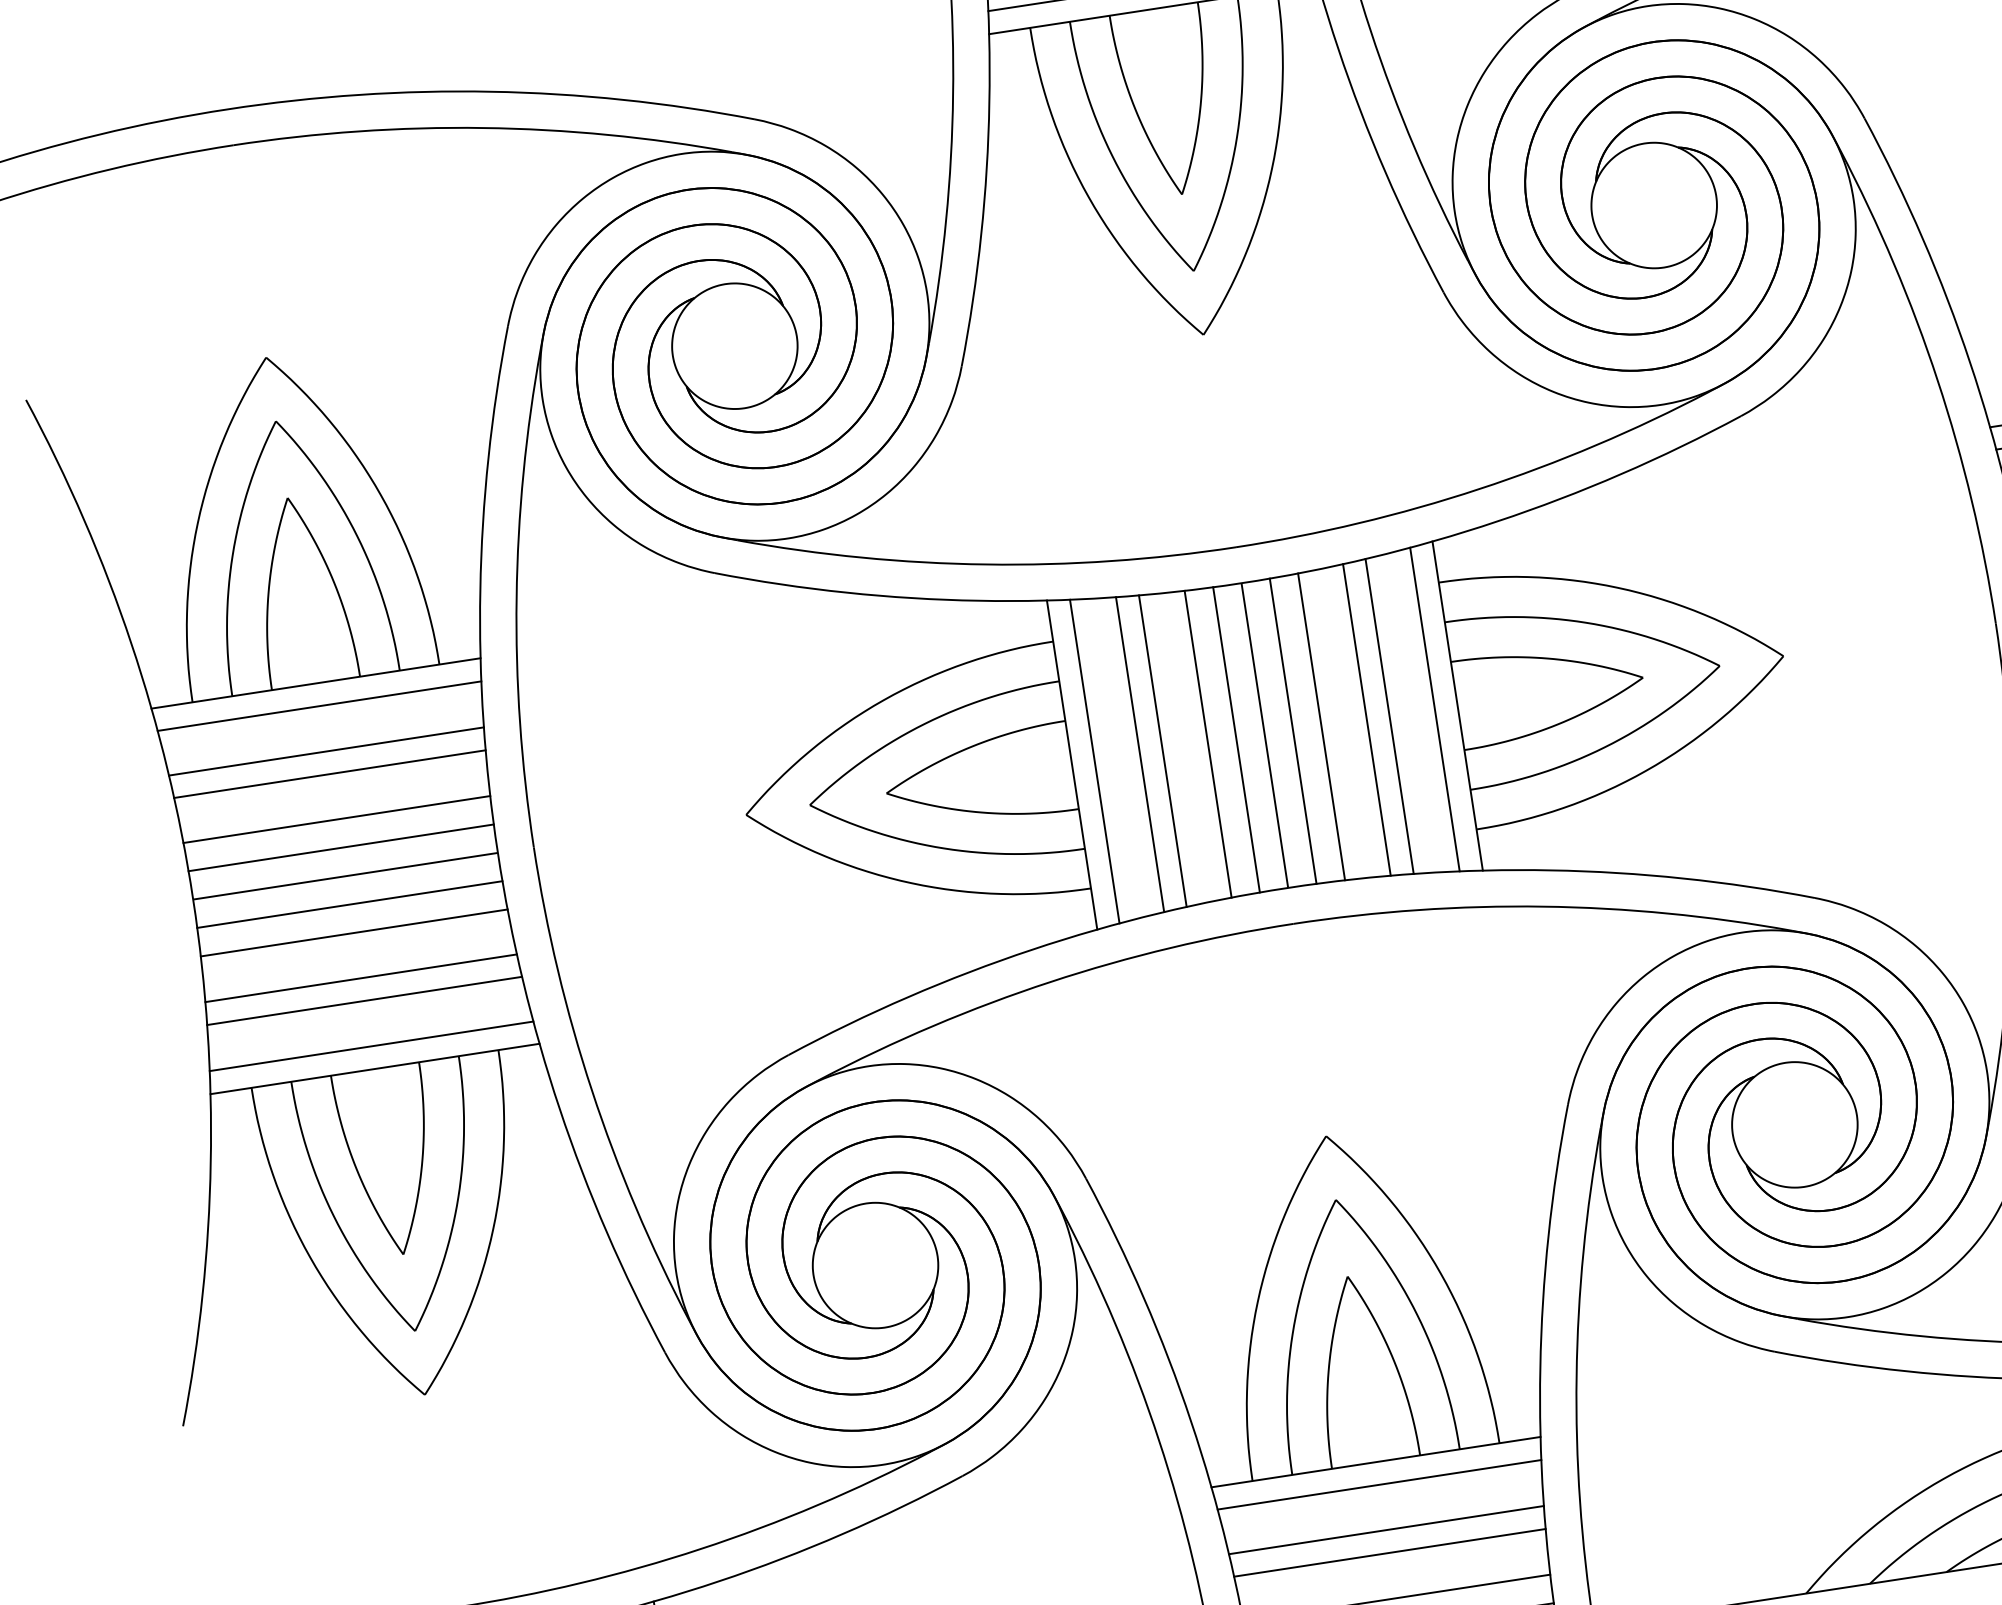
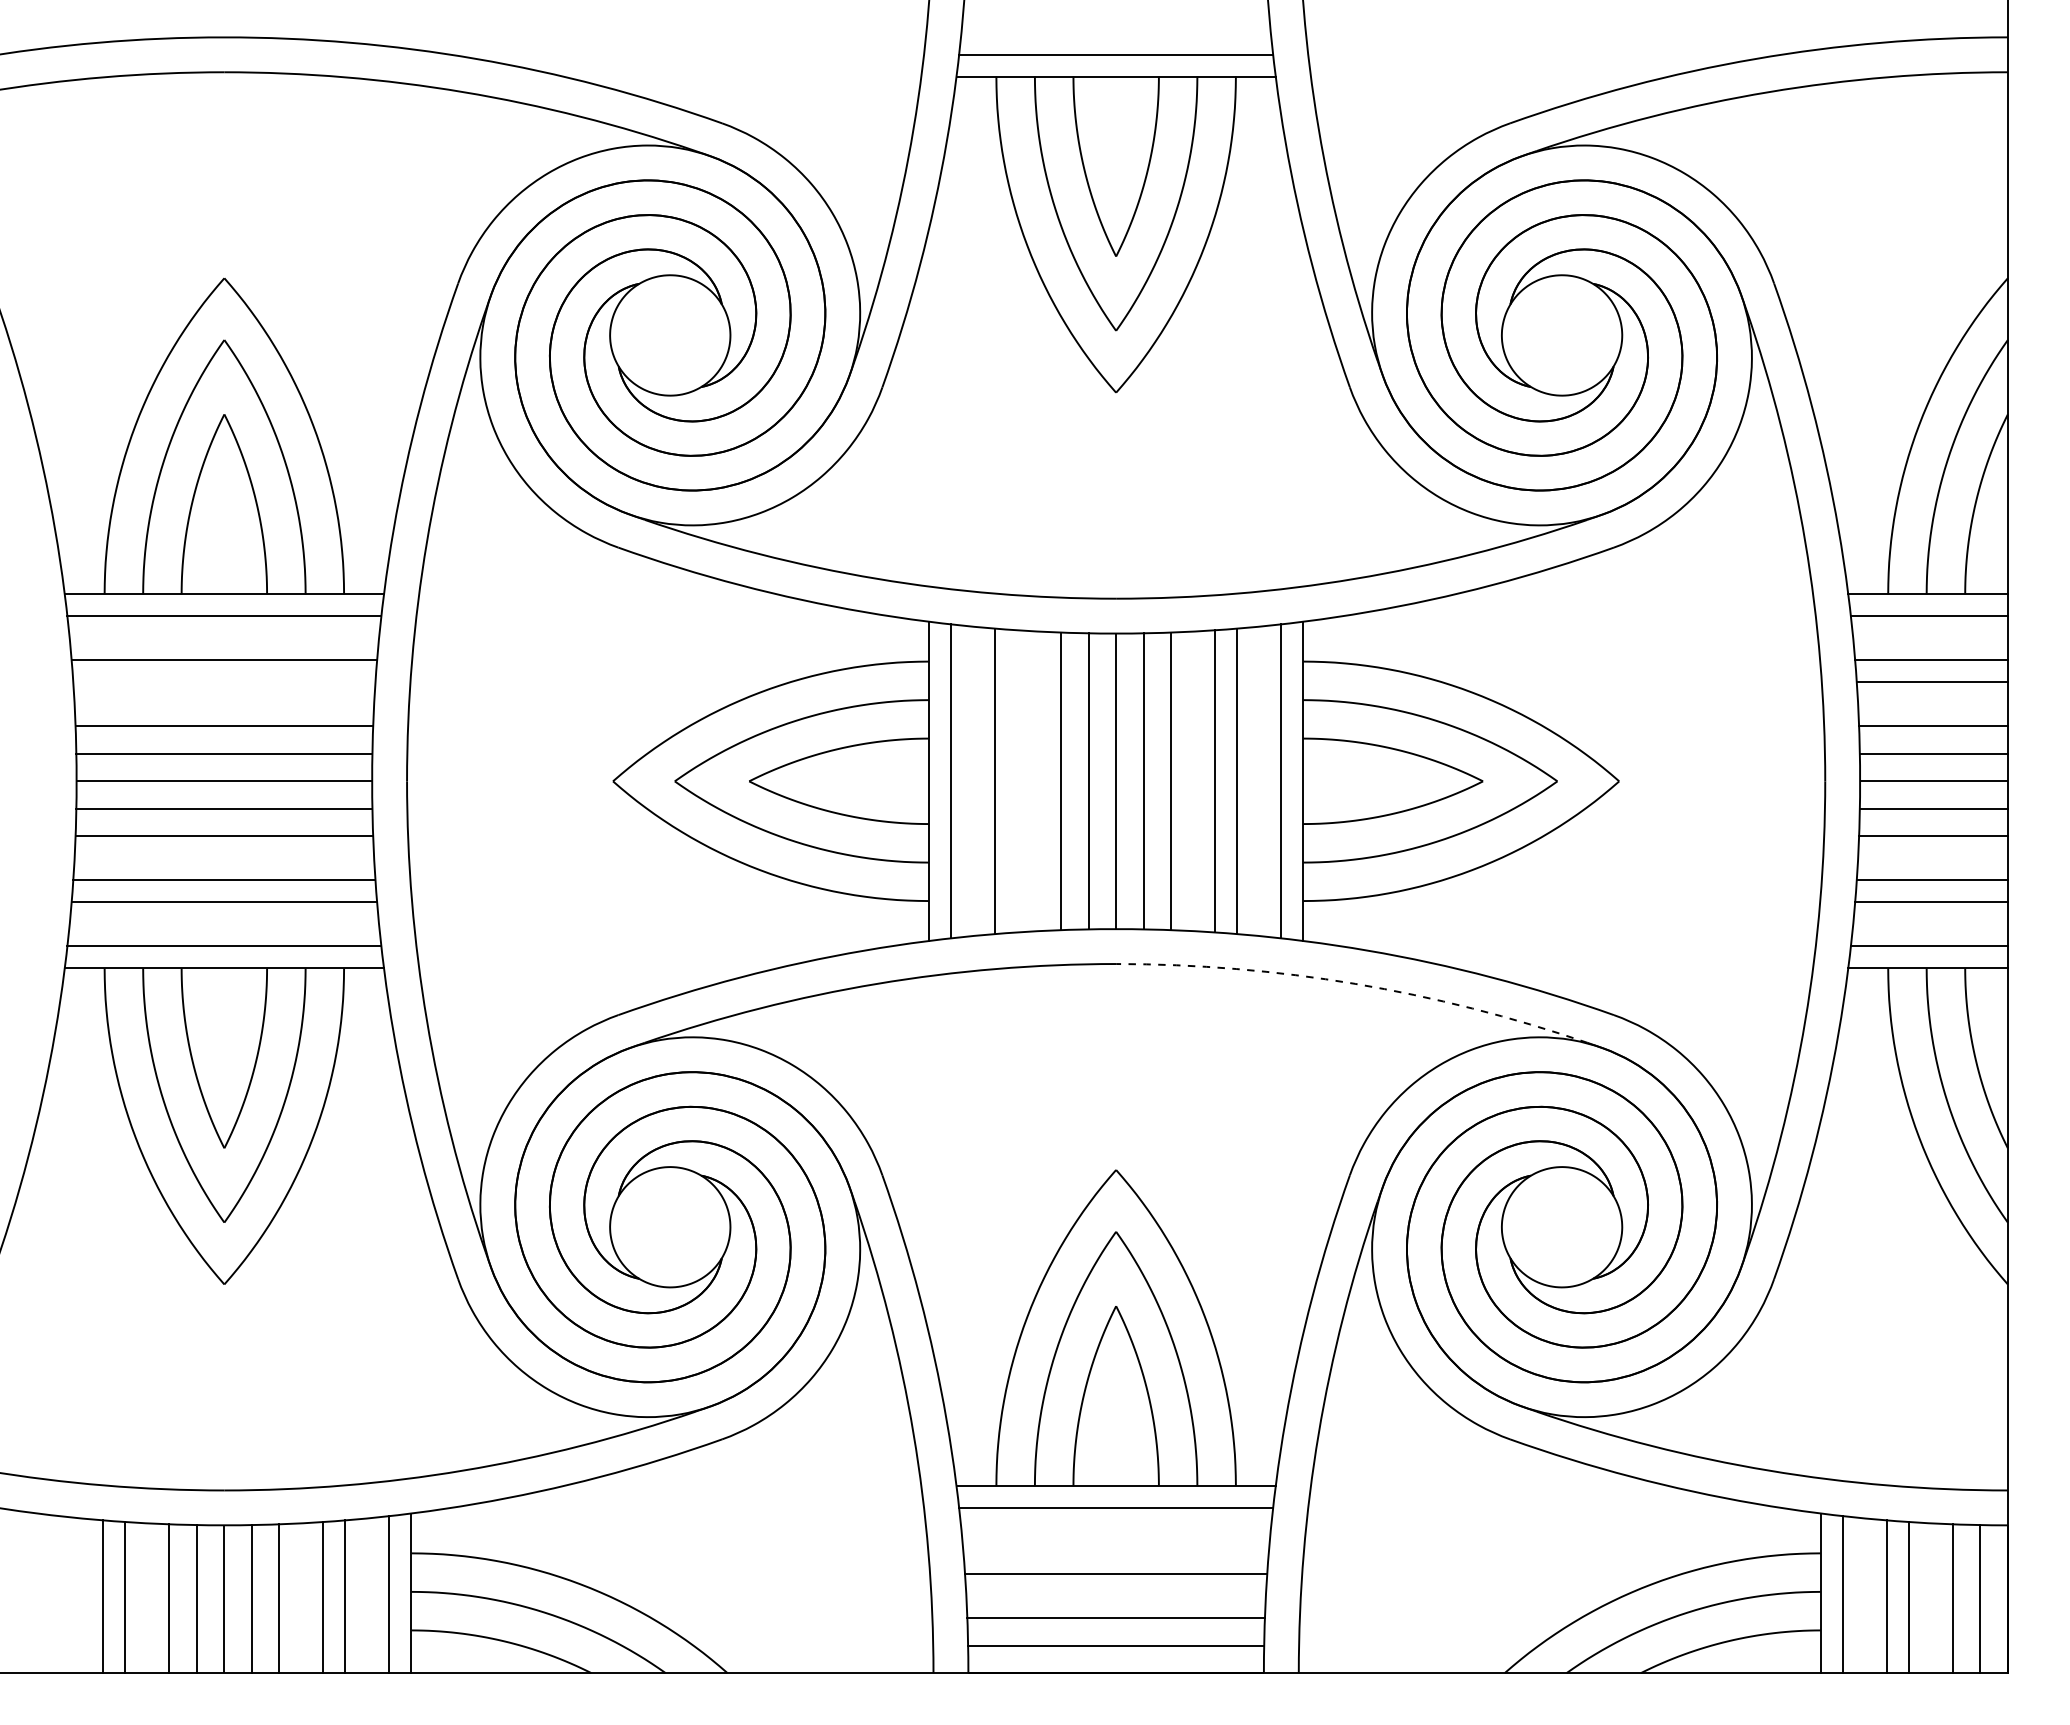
line: (1163, 751) -> (1017, 781), removed
line: (330, 774) -> (224, 682), removed
arc: (1543, 906) -> (1355, 983), solid -> dashed
line: (1385, 1530) -> (1115, 1552), removed

